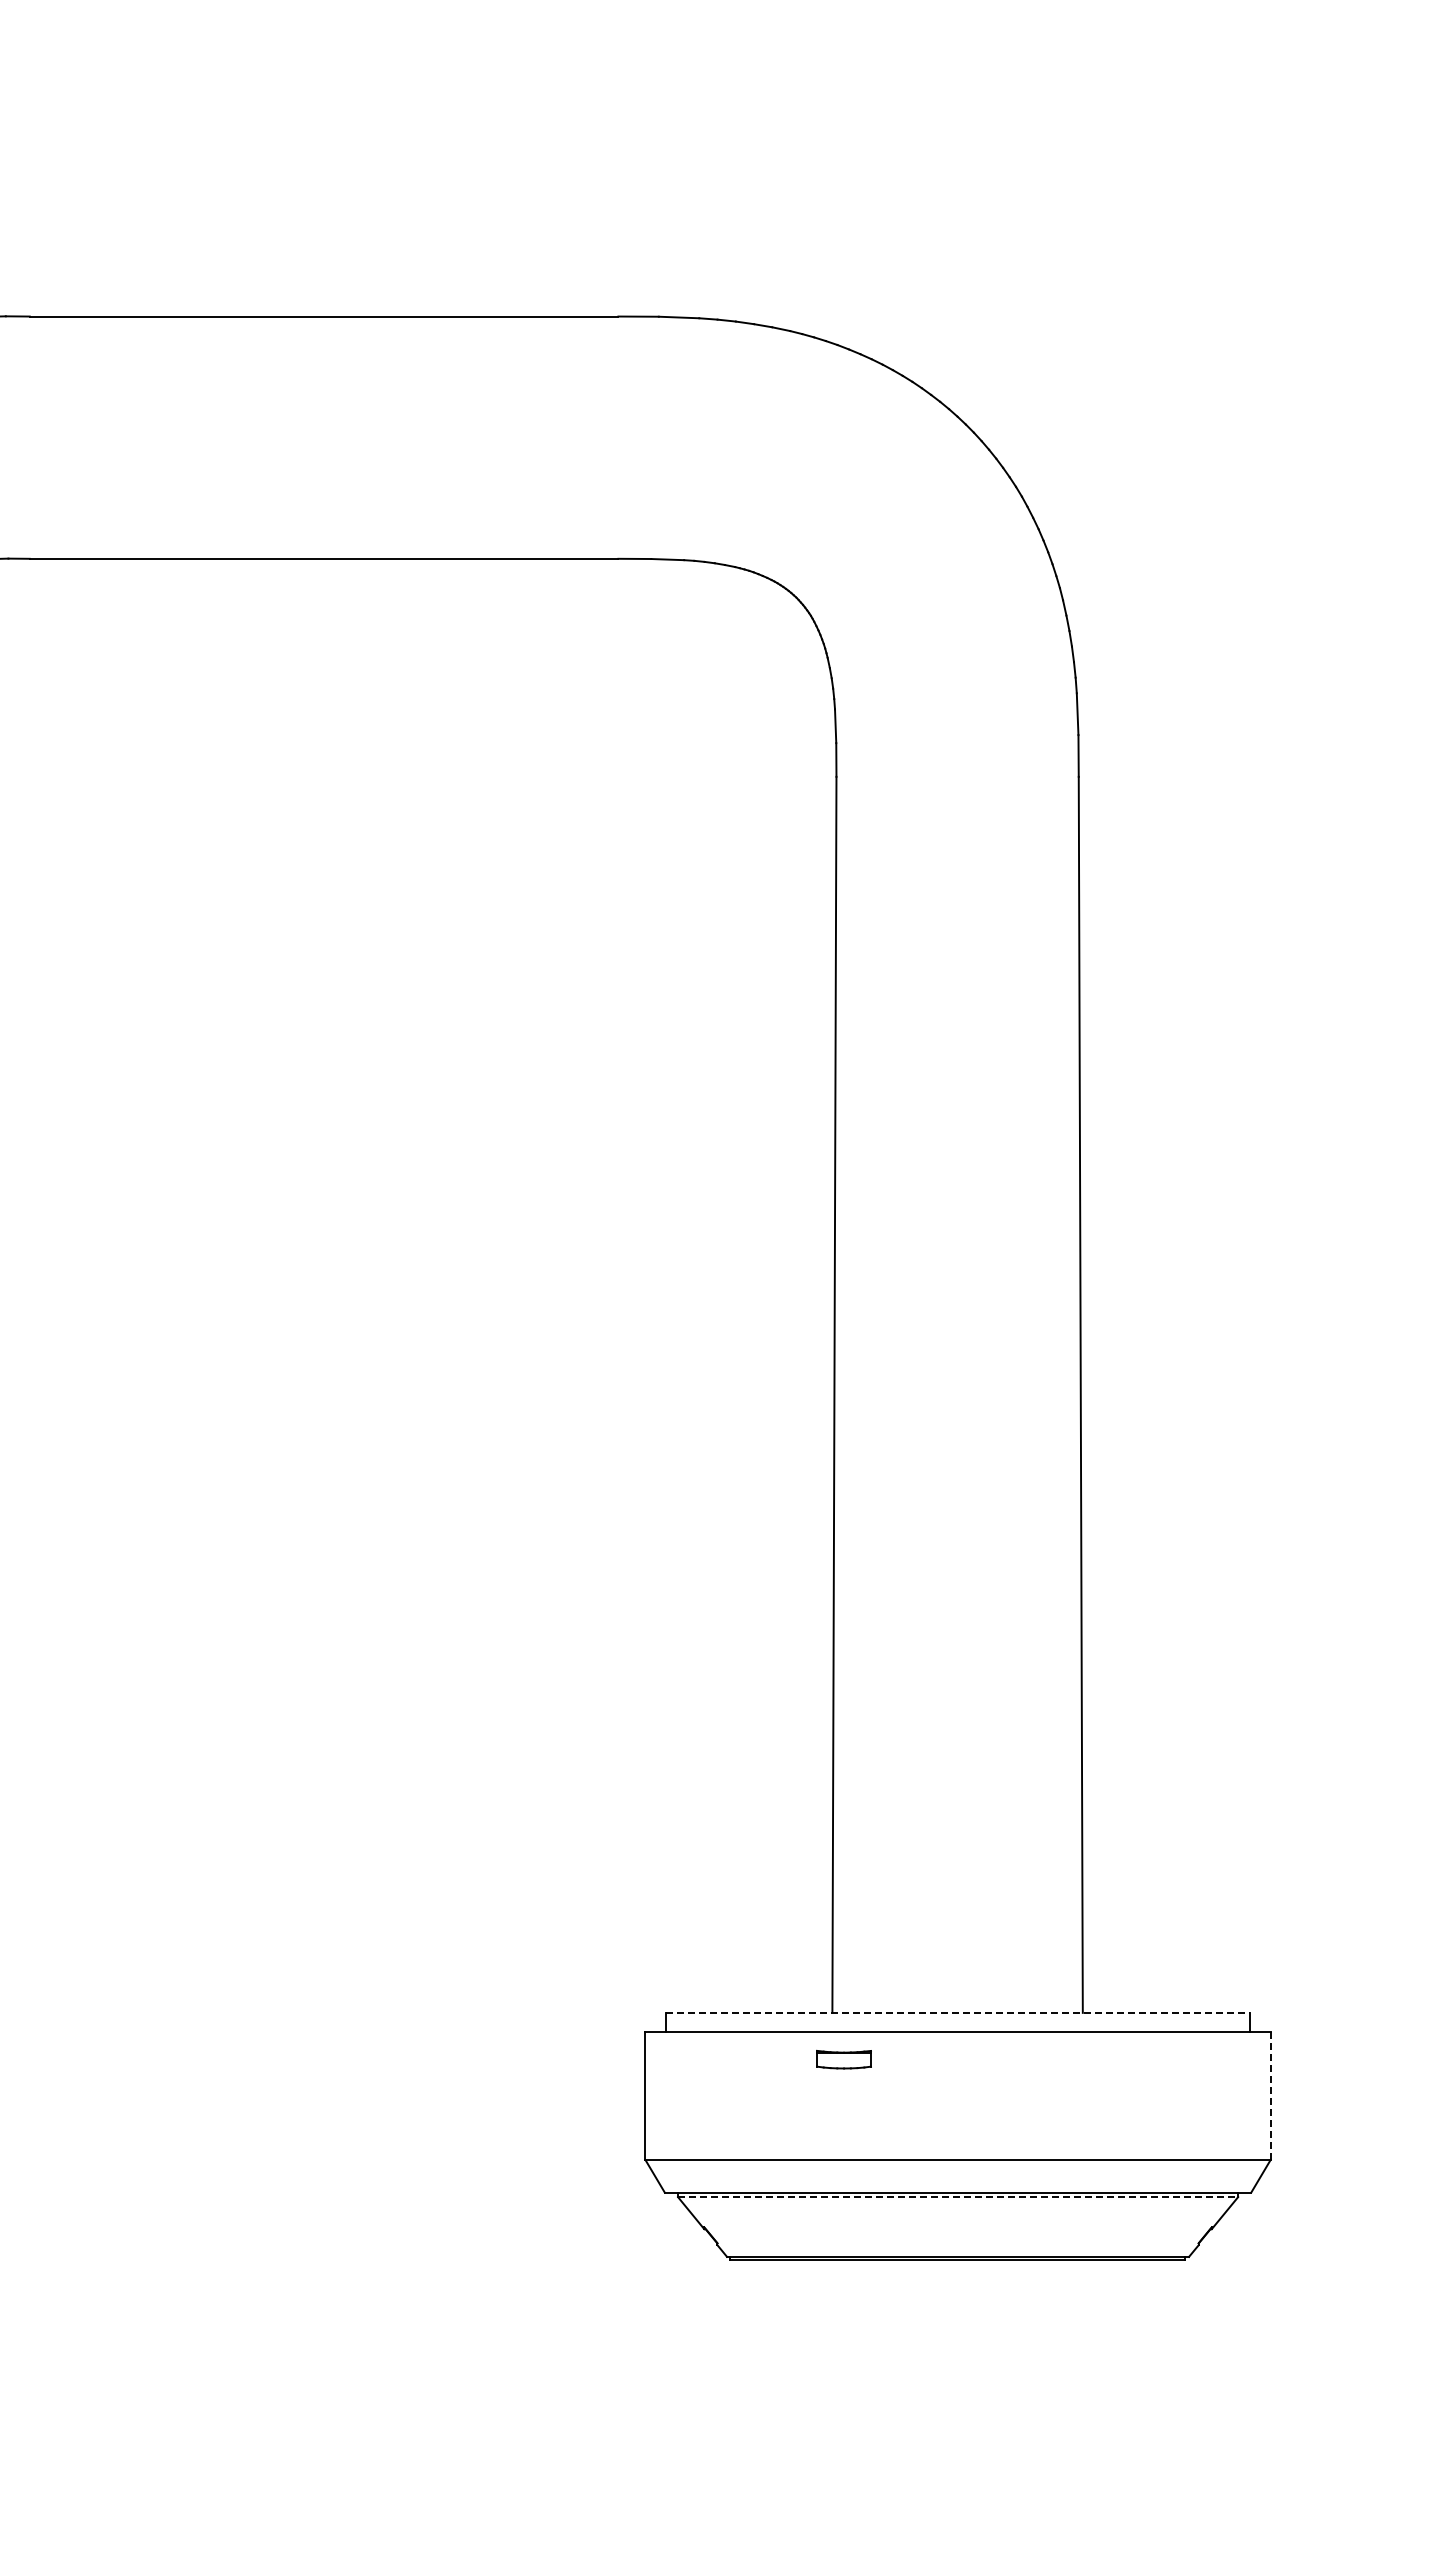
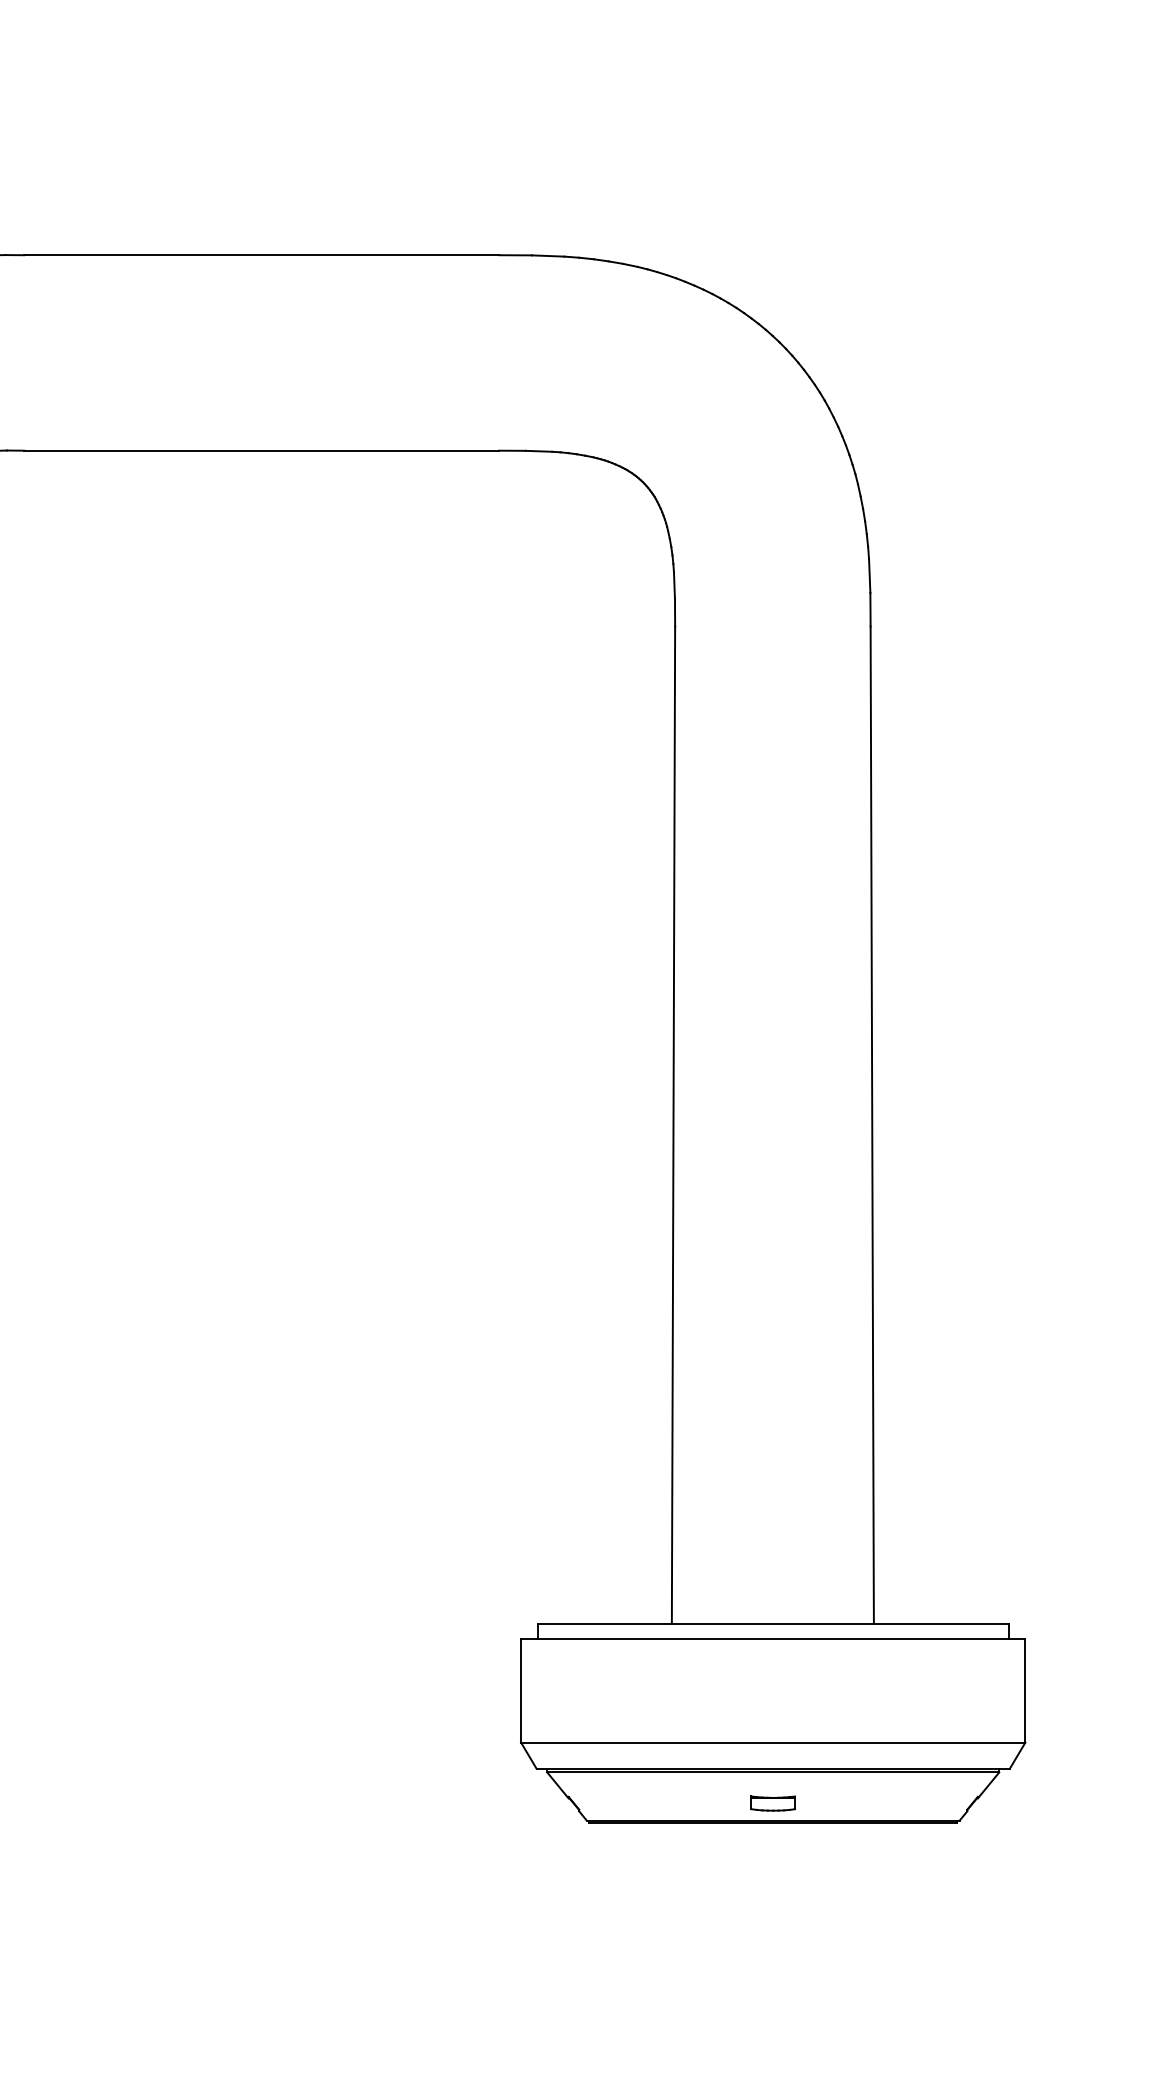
line: (958, 2012) -> (773, 1623), dashed -> solid
part: (843, 2059) -> (772, 1803), moved
line: (1270, 2095) -> (1025, 1690), dashed -> solid
line: (958, 2197) -> (773, 1772), dashed -> solid

